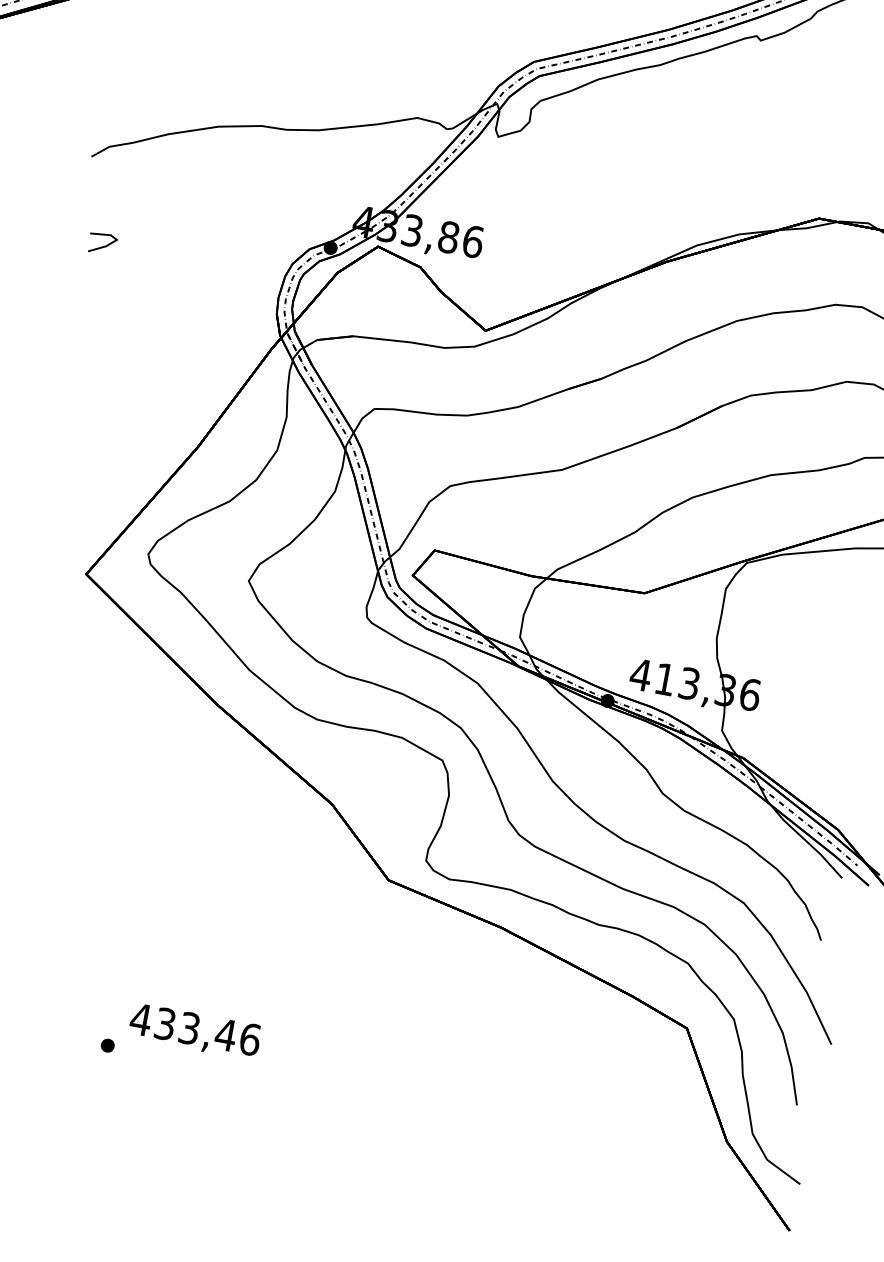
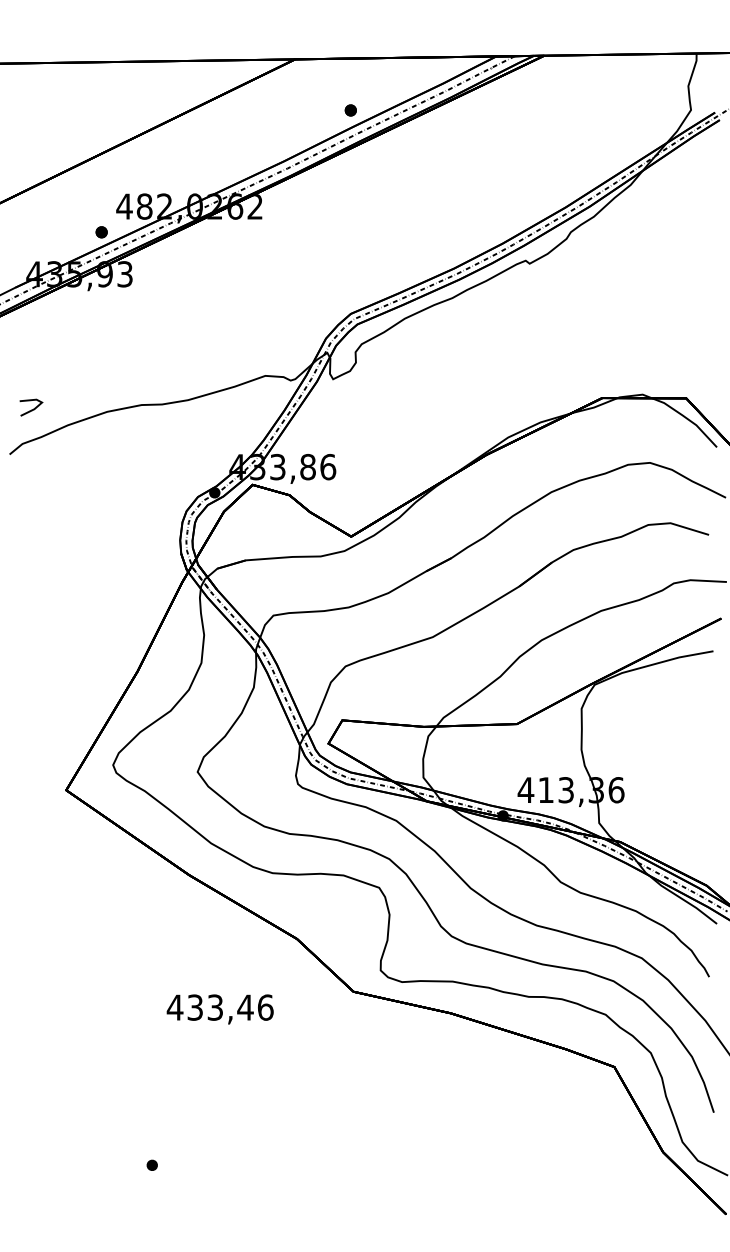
line: (102, 245) -> (31, 409), moved
text: (194, 1031) -> (219, 1009), moved

